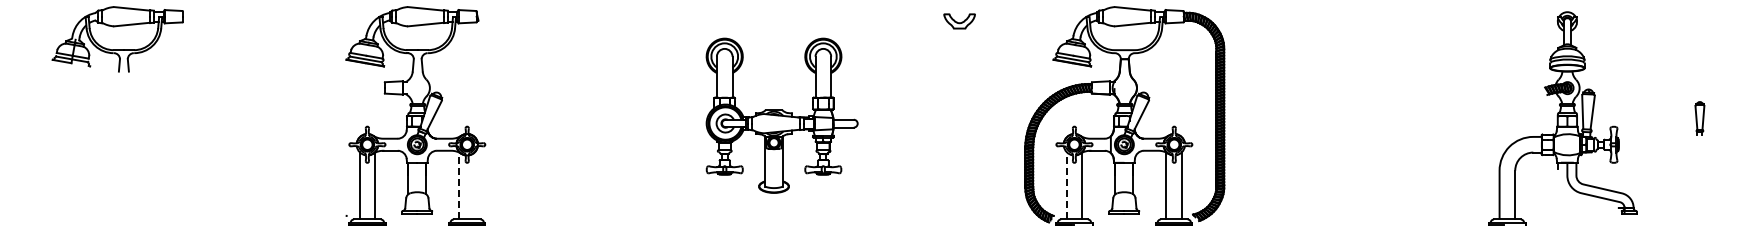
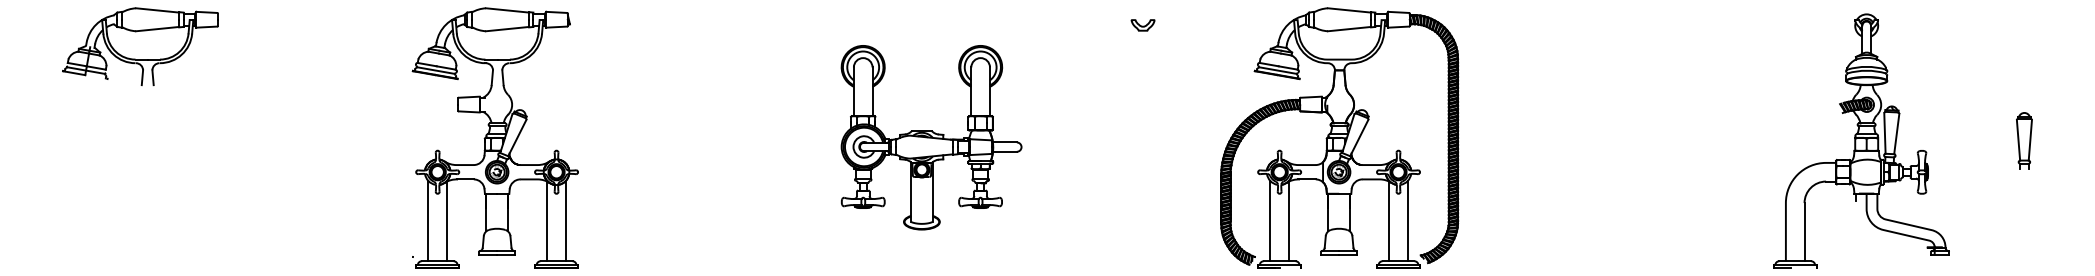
part: (959, 21) -> (1142, 25), size x0.62
part: (1699, 118) -> (2023, 140), size x1.43
line: (459, 185) -> (547, 220), dashed -> solid
line: (475, 185) -> (566, 220), added
line: (1066, 185) -> (1270, 220), dashed -> solid

